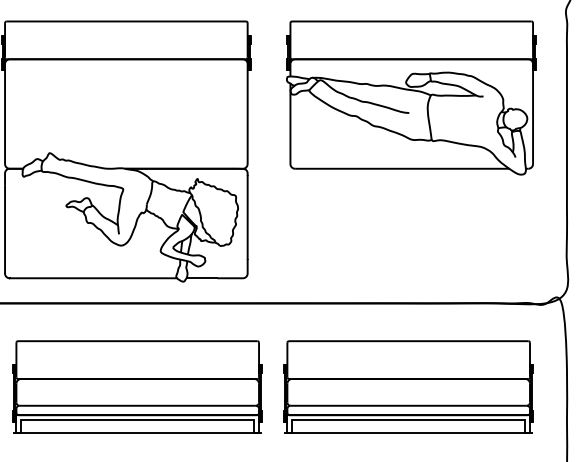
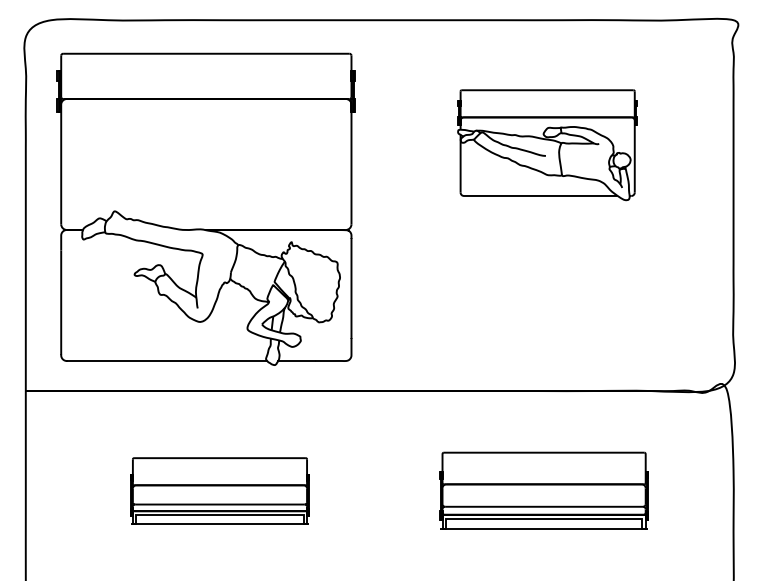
part: (411, 97) -> (547, 144), size x0.6
part: (137, 386) -> (219, 490), size x0.6
part: (408, 386) -> (543, 490), size x0.7

